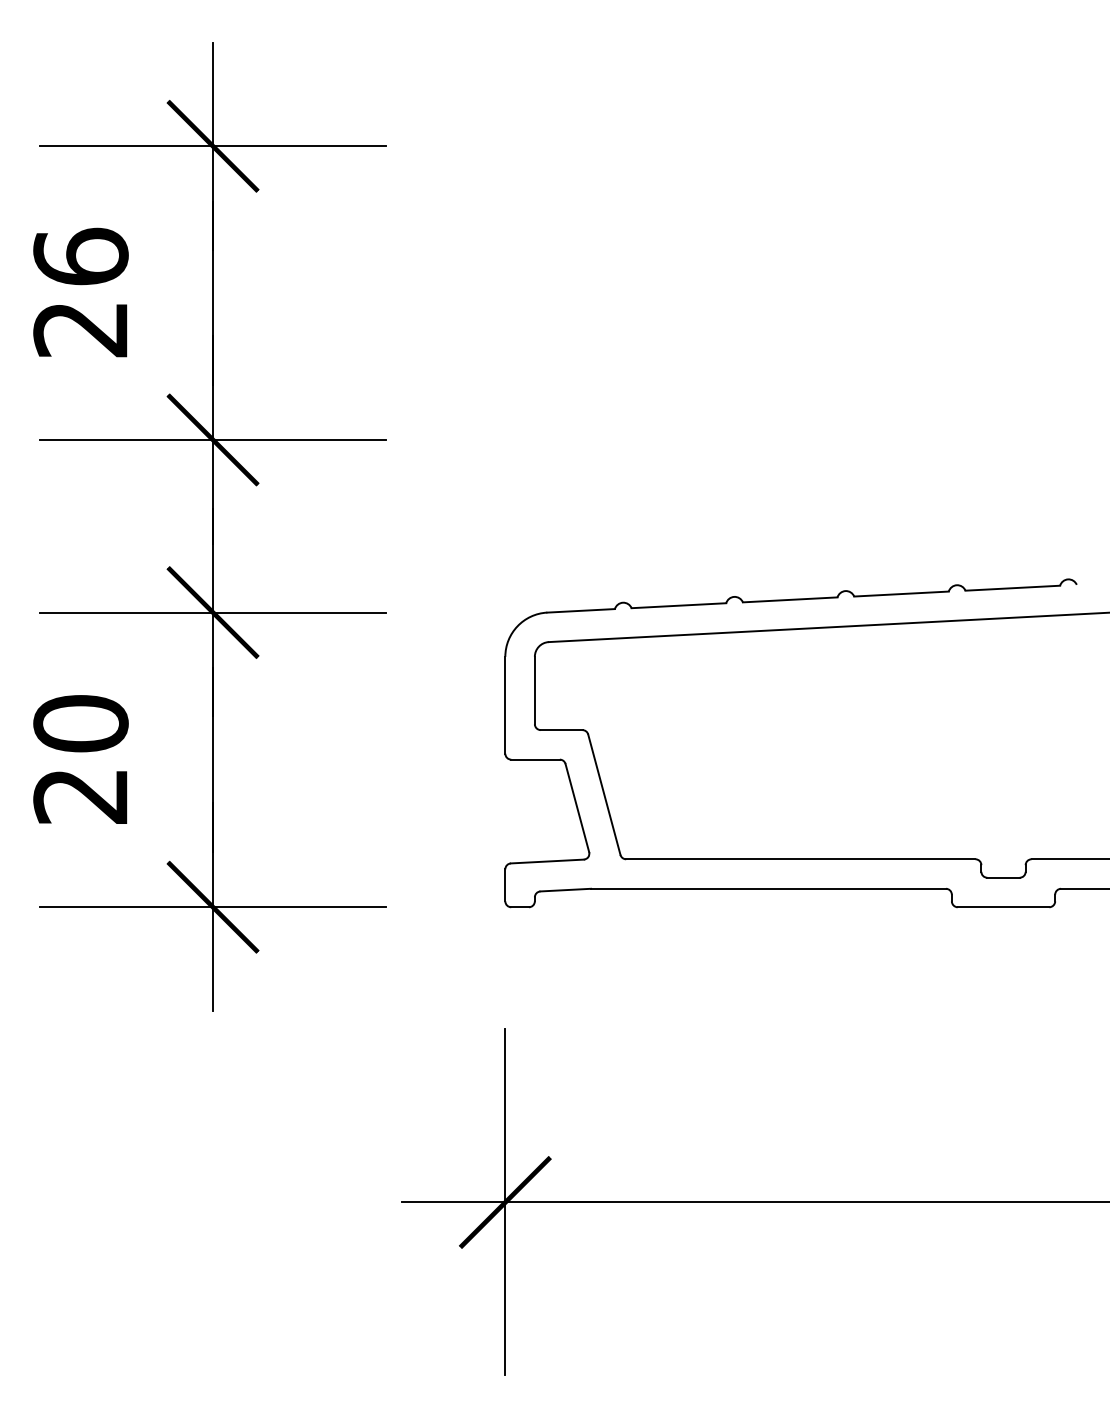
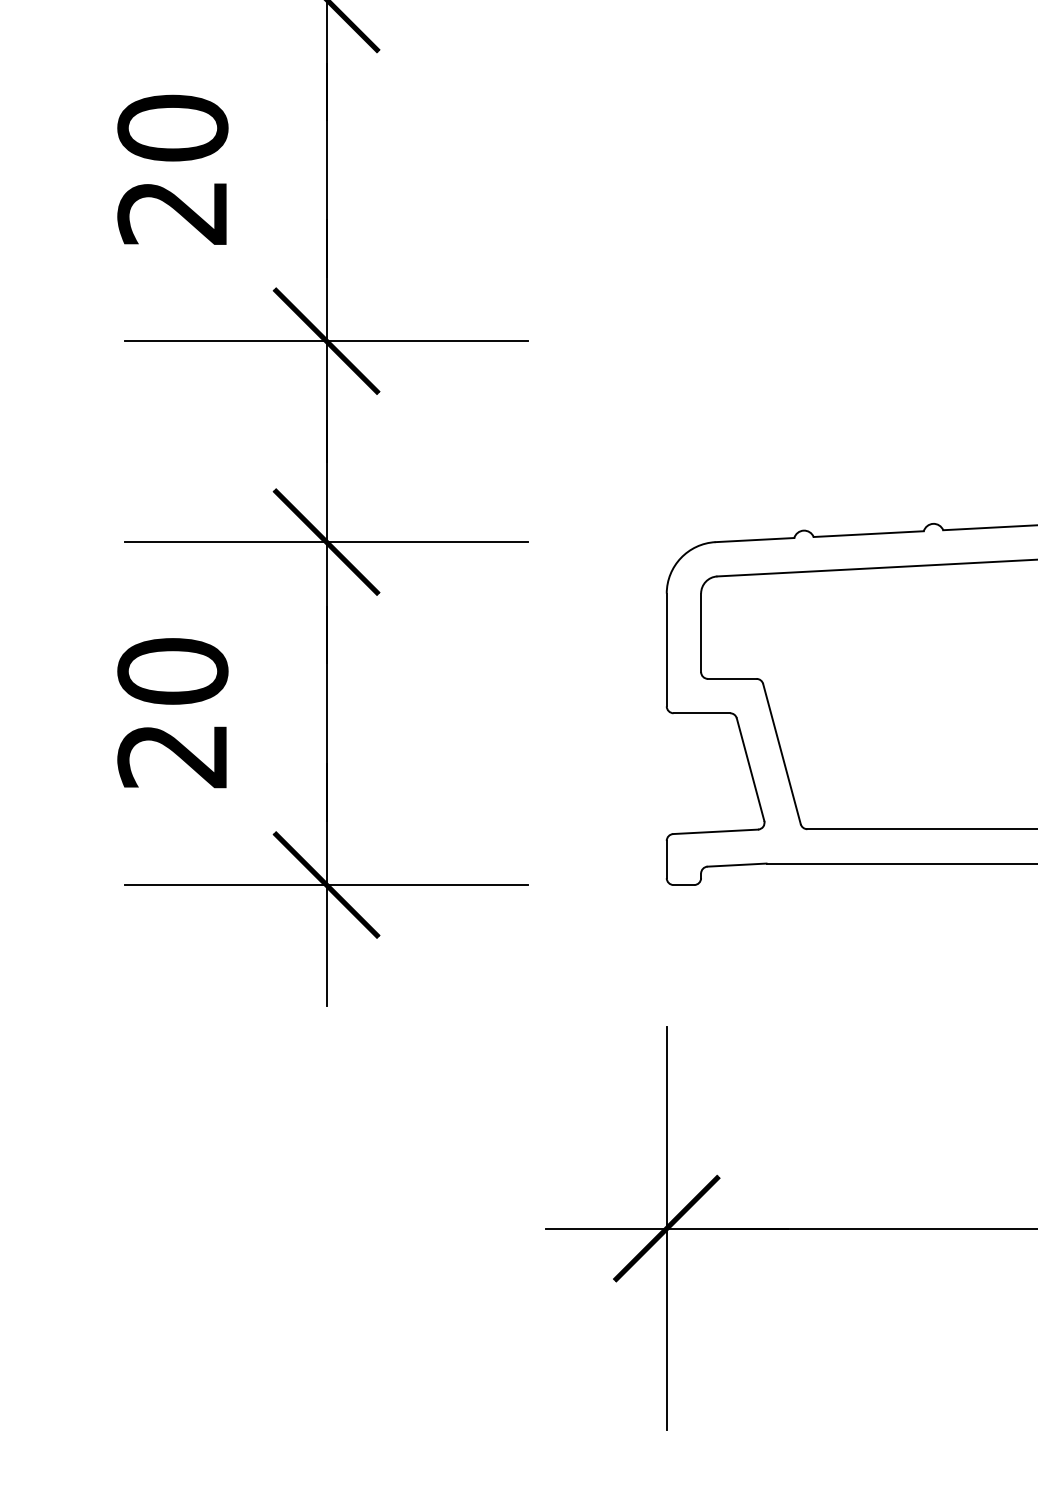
text: (80, 256) -> (172, 127), 26 -> 20

